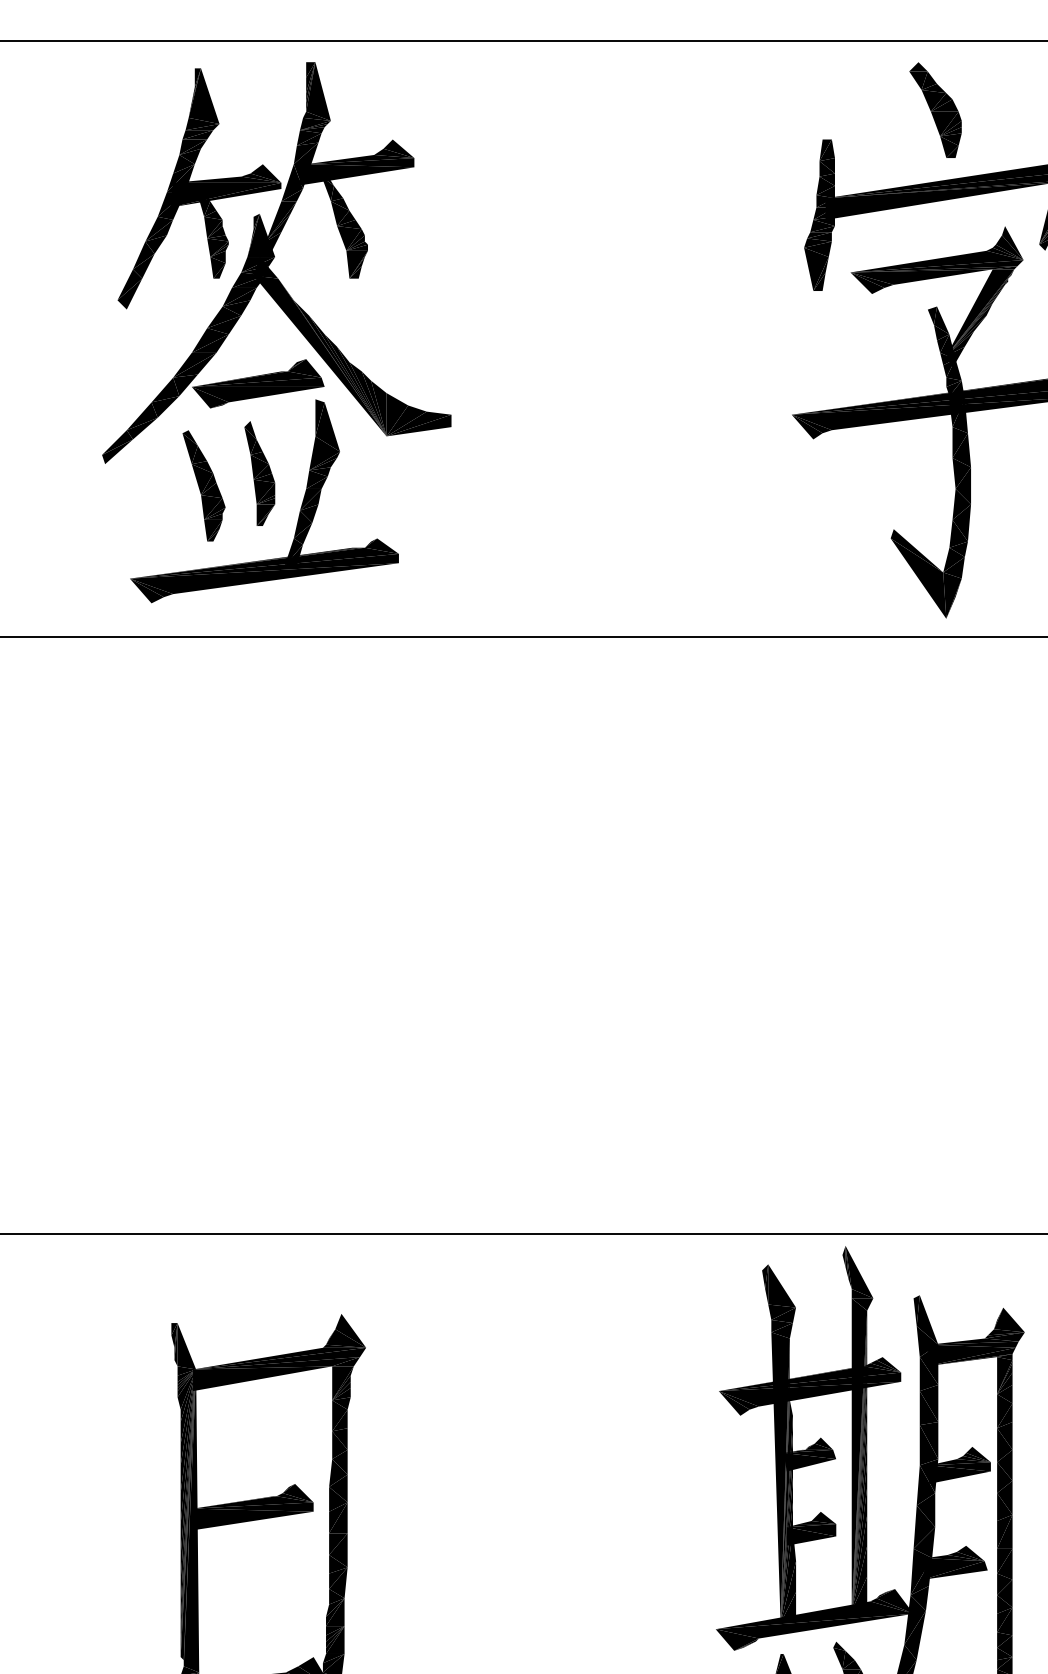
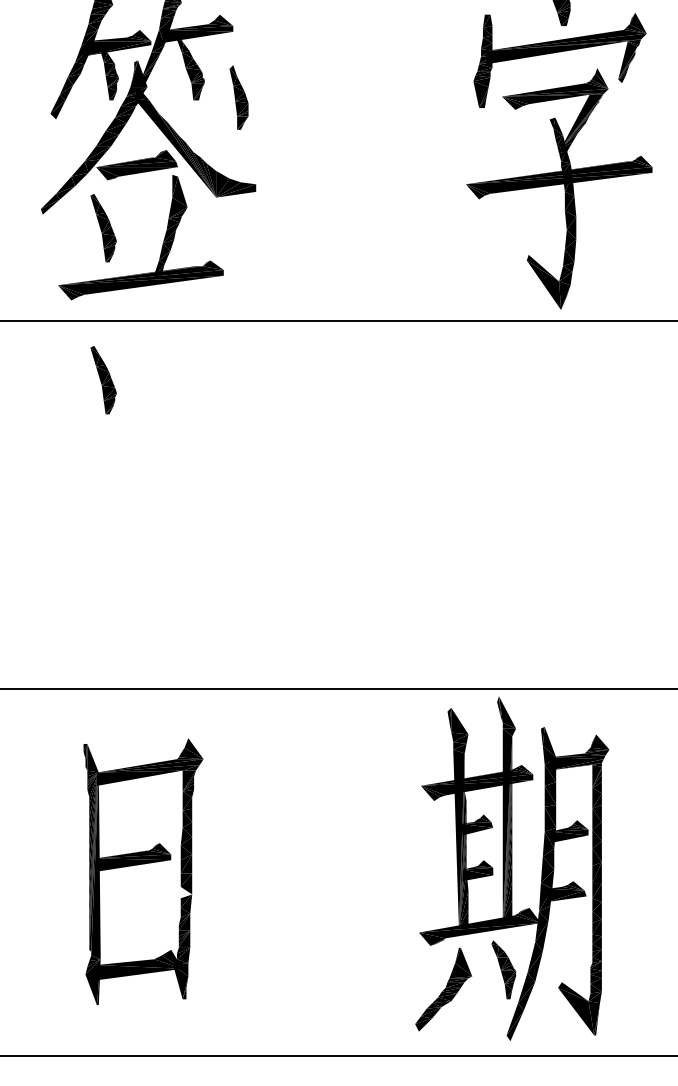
part: (258, 473) -> (238, 97), moved
part: (203, 733) -> (103, 380), added
fill: (338, 1564) -> (186, 892), removed

